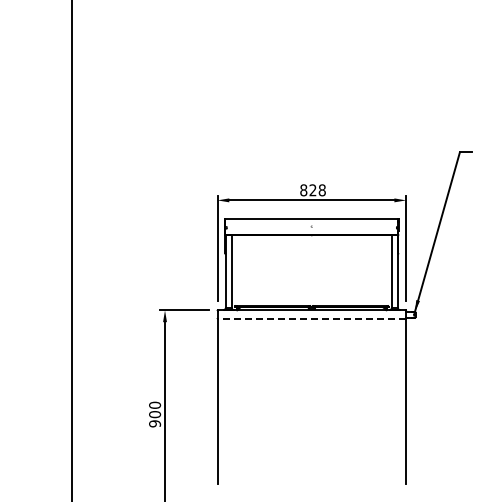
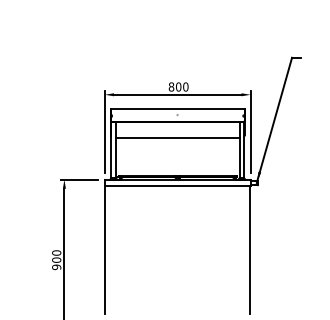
text: (317, 190) -> (182, 87), 828 -> 800
line: (311, 256) -> (177, 138), added
line: (311, 319) -> (177, 186), dashed -> solid

